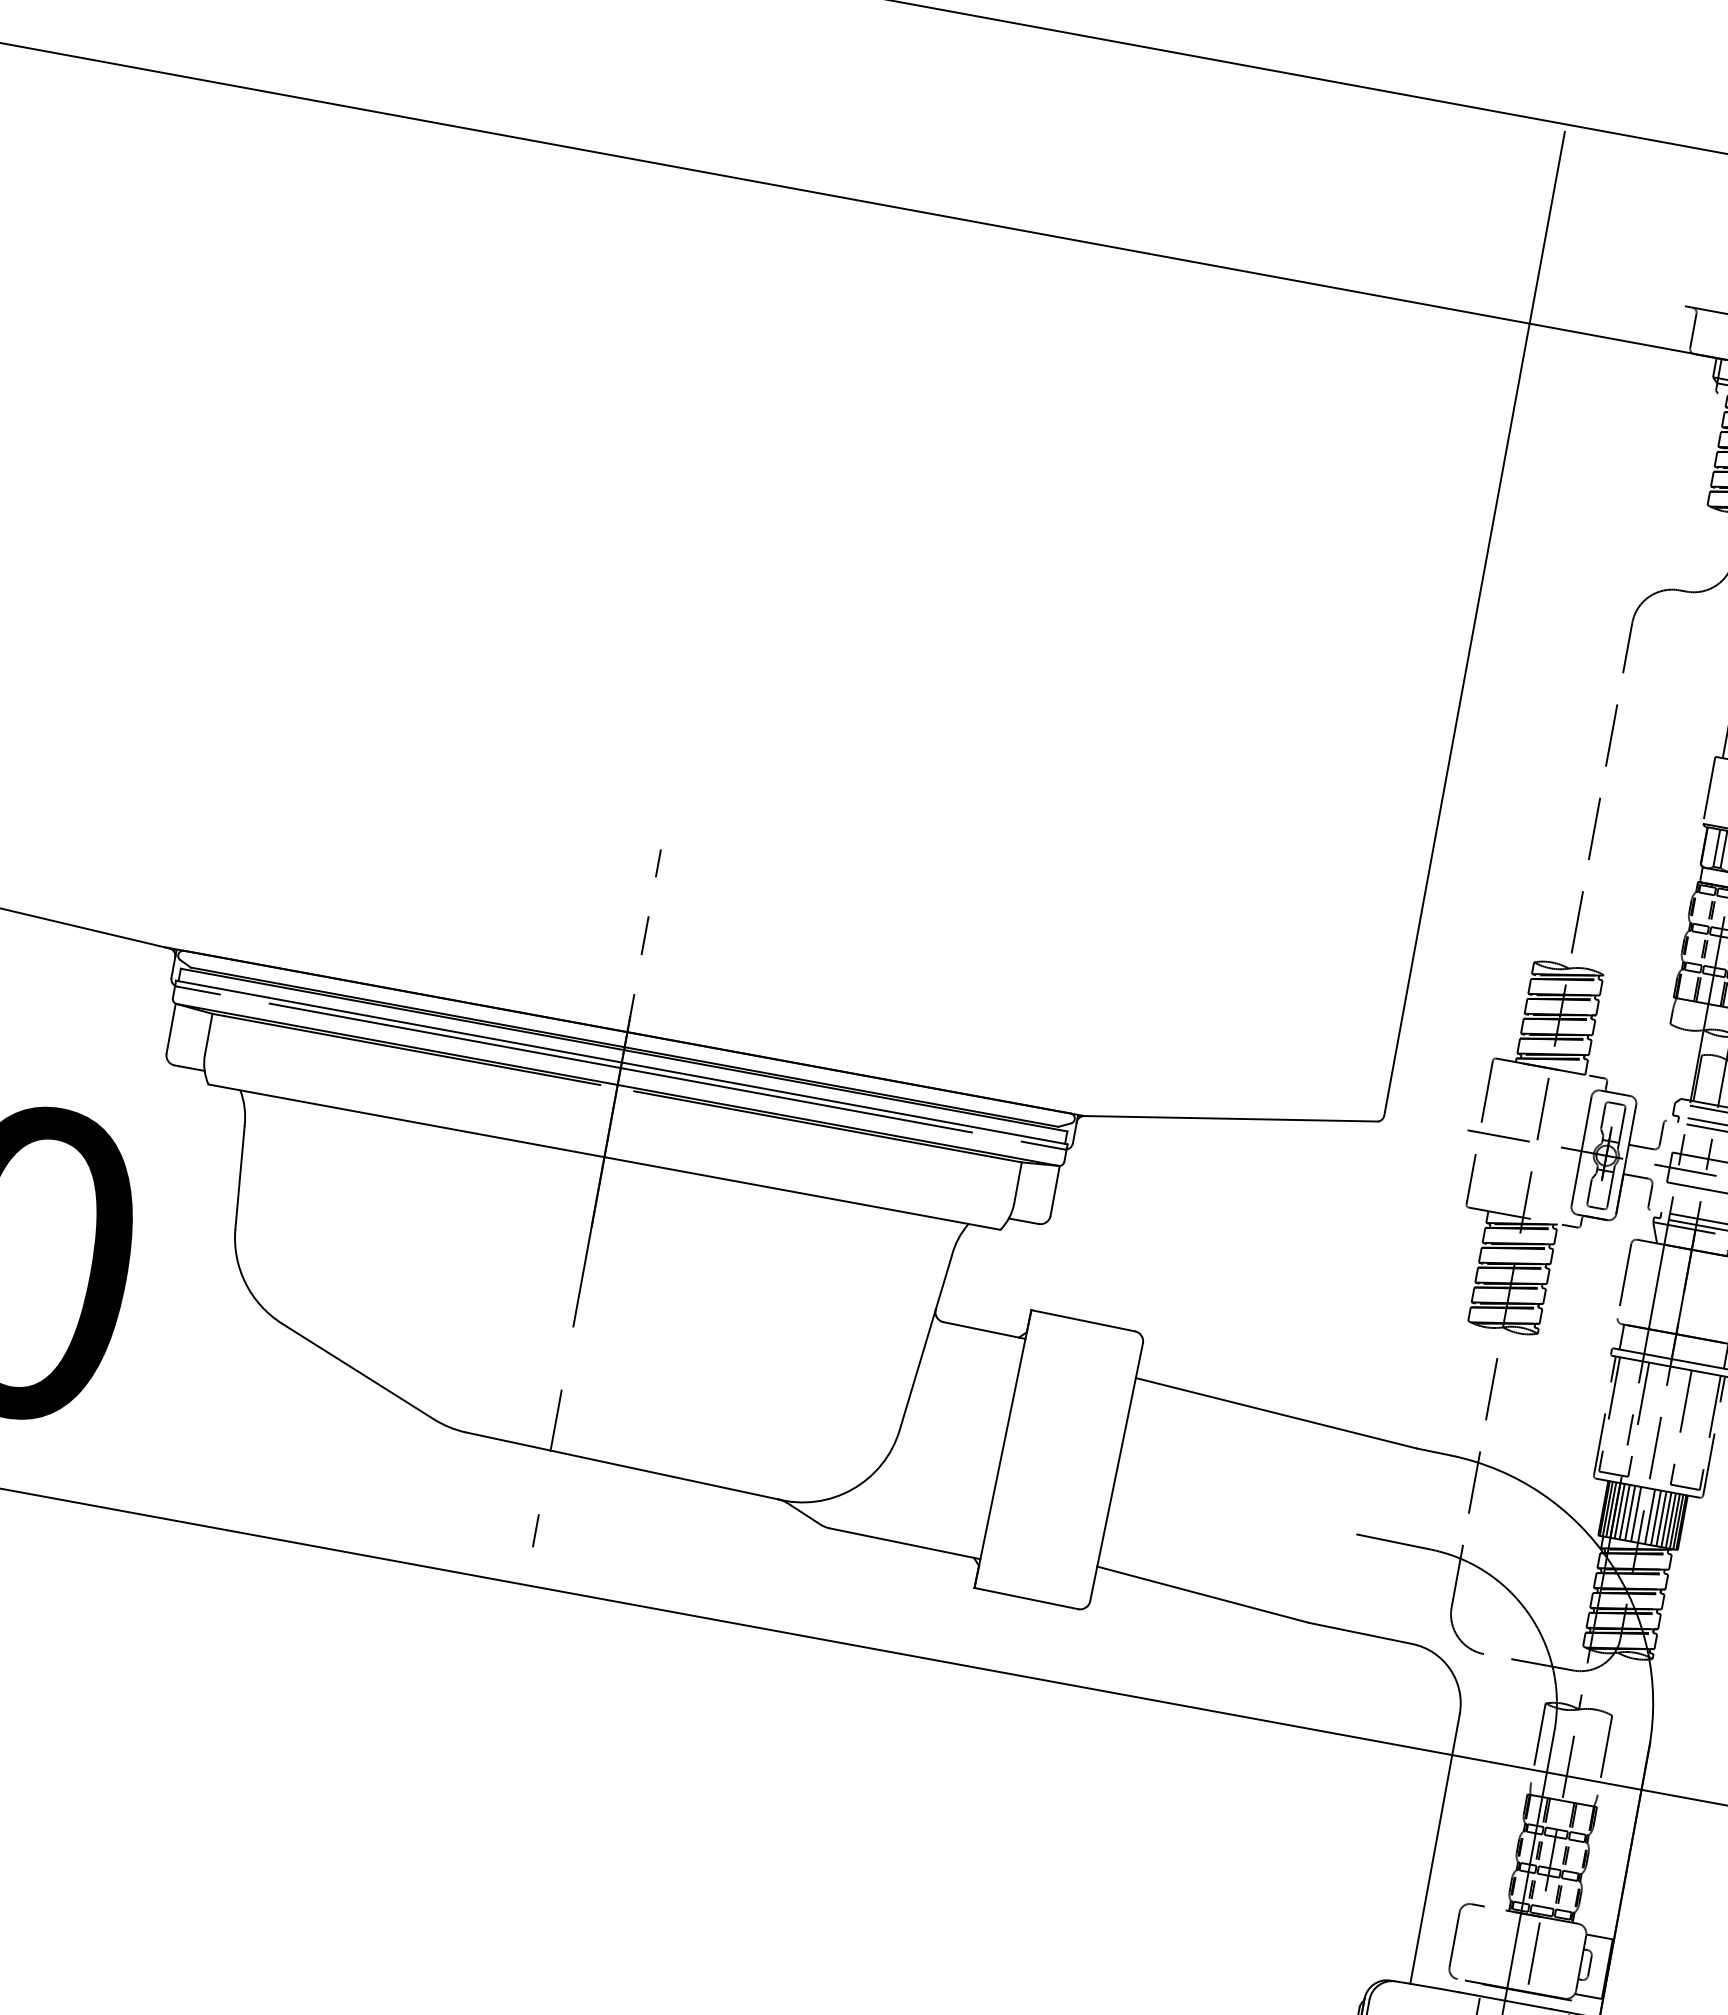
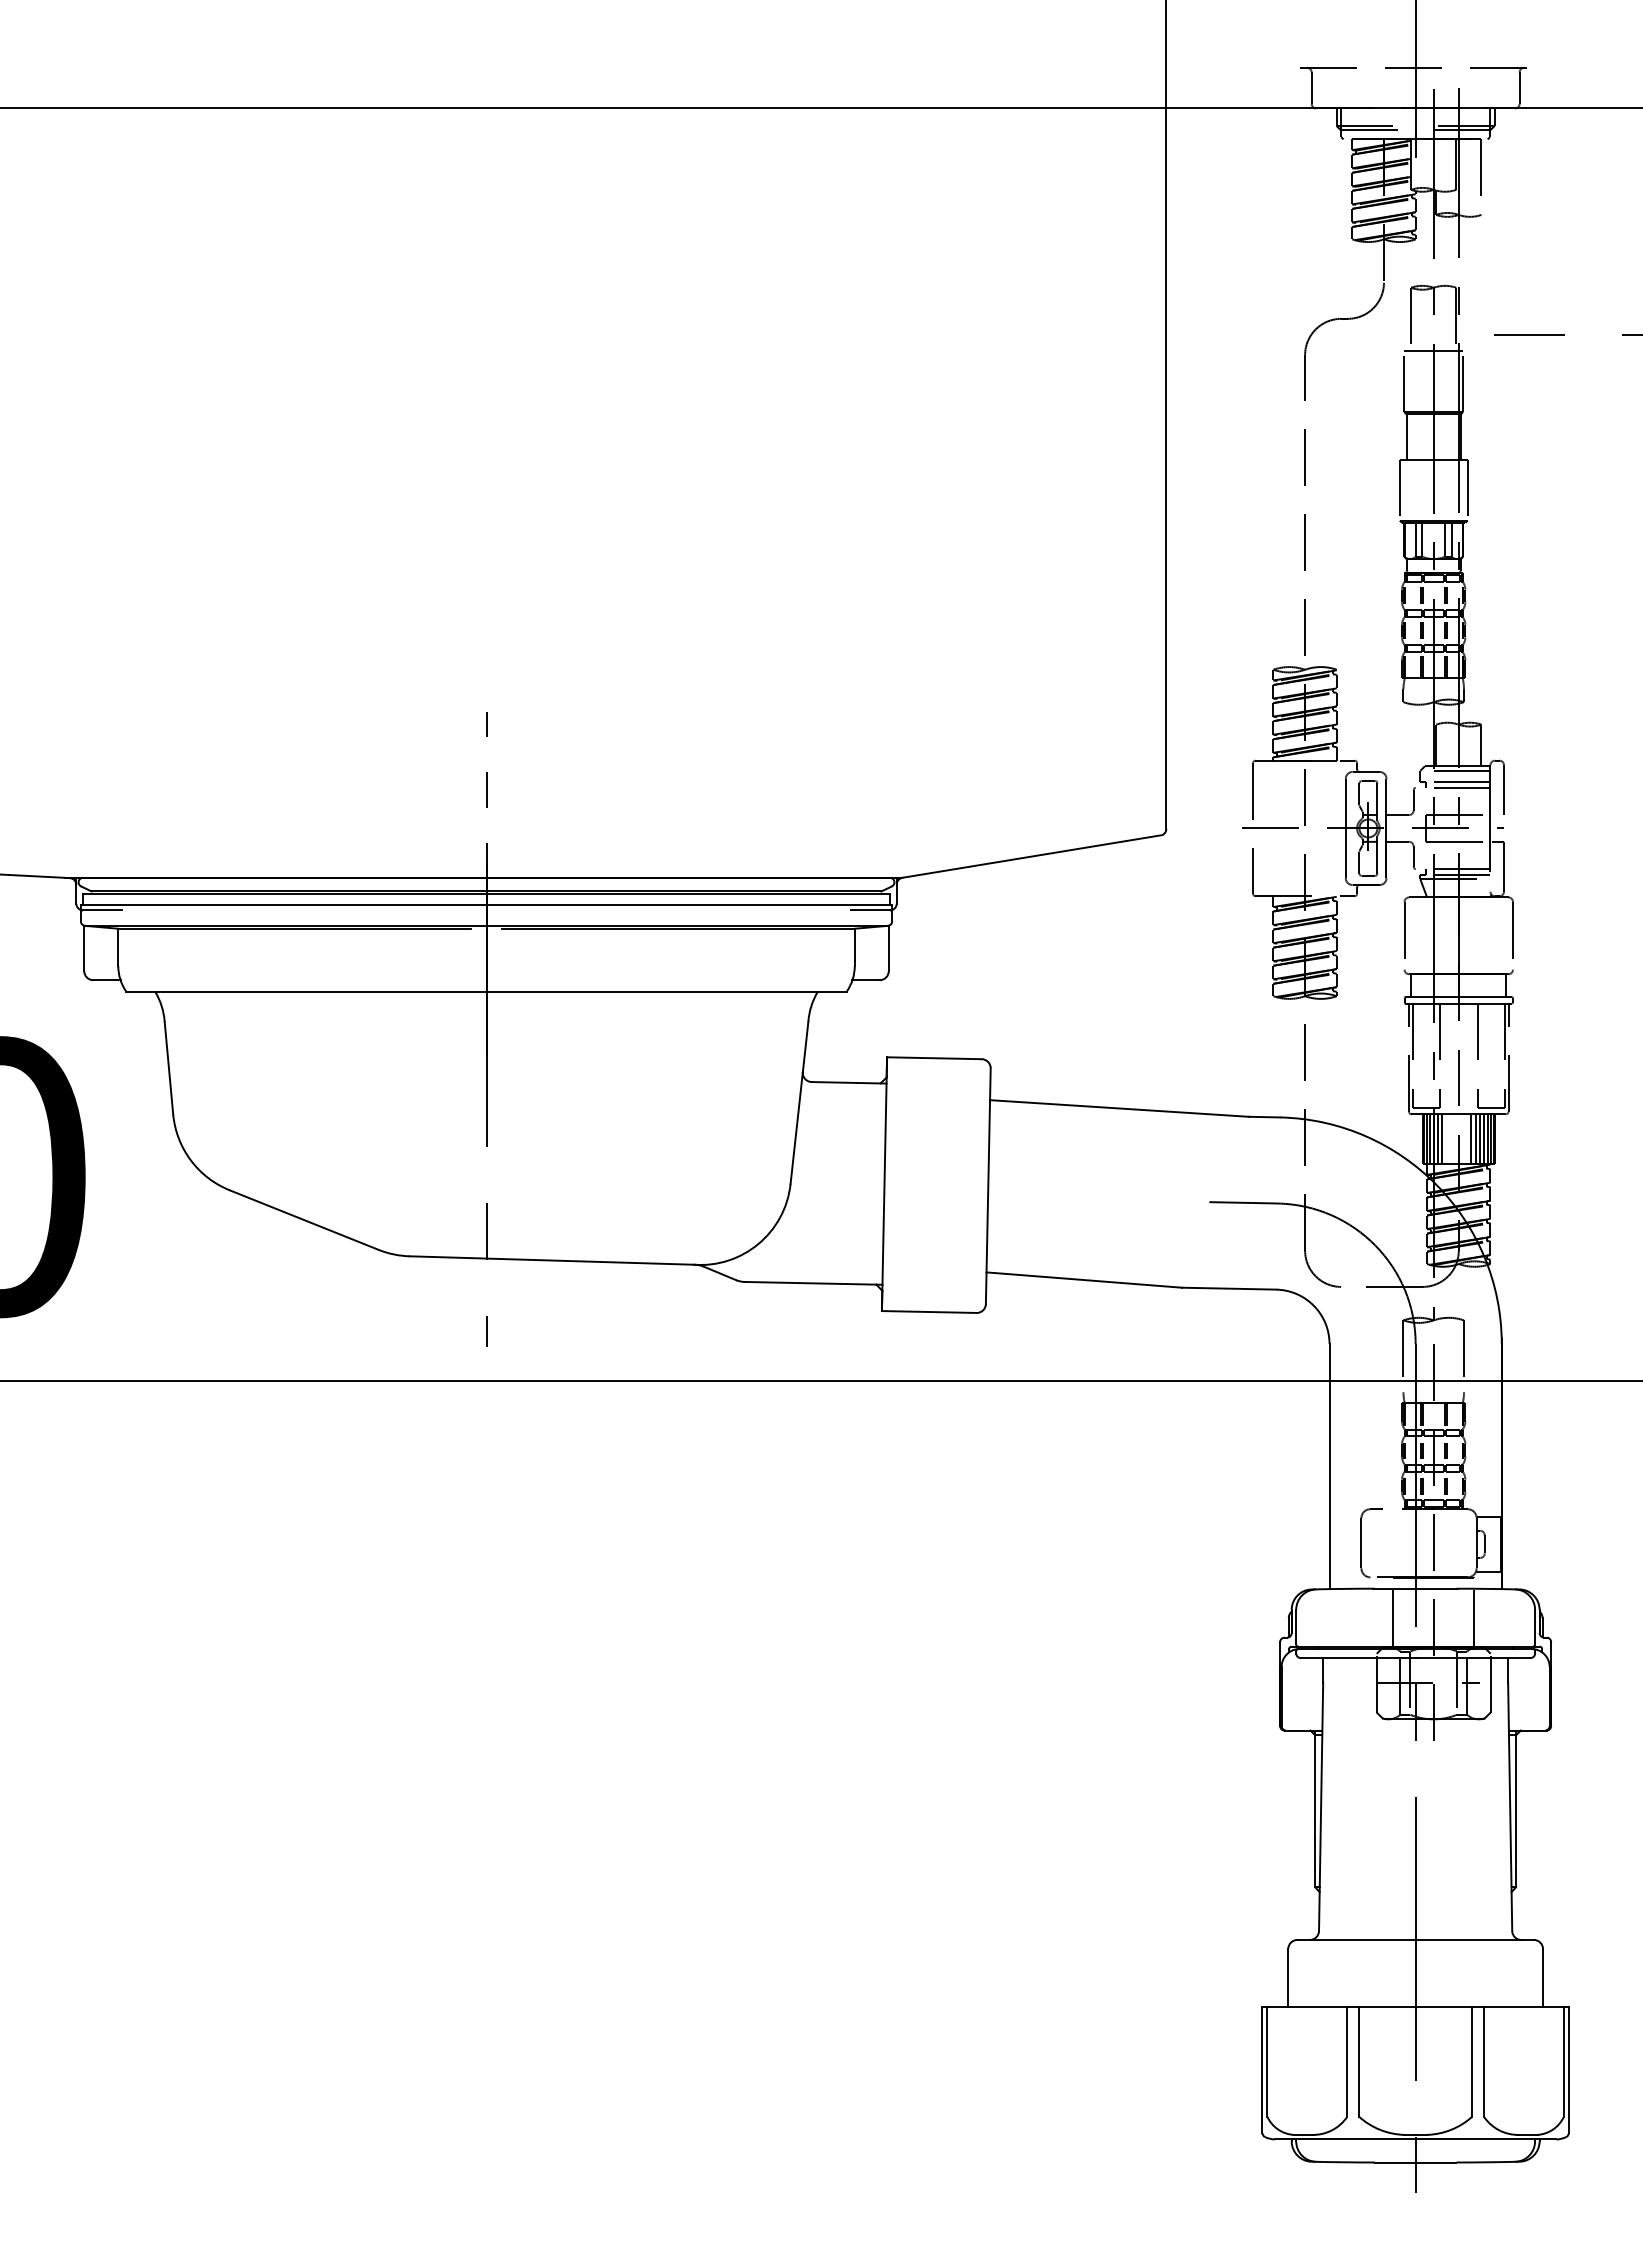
line: (620, 1068) -> (486, 910), removed
line: (1630, 1513) -> (1447, 1139), removed
line: (1636, 1514) -> (1452, 1139), removed
line: (1650, 1517) -> (1465, 1139), removed

